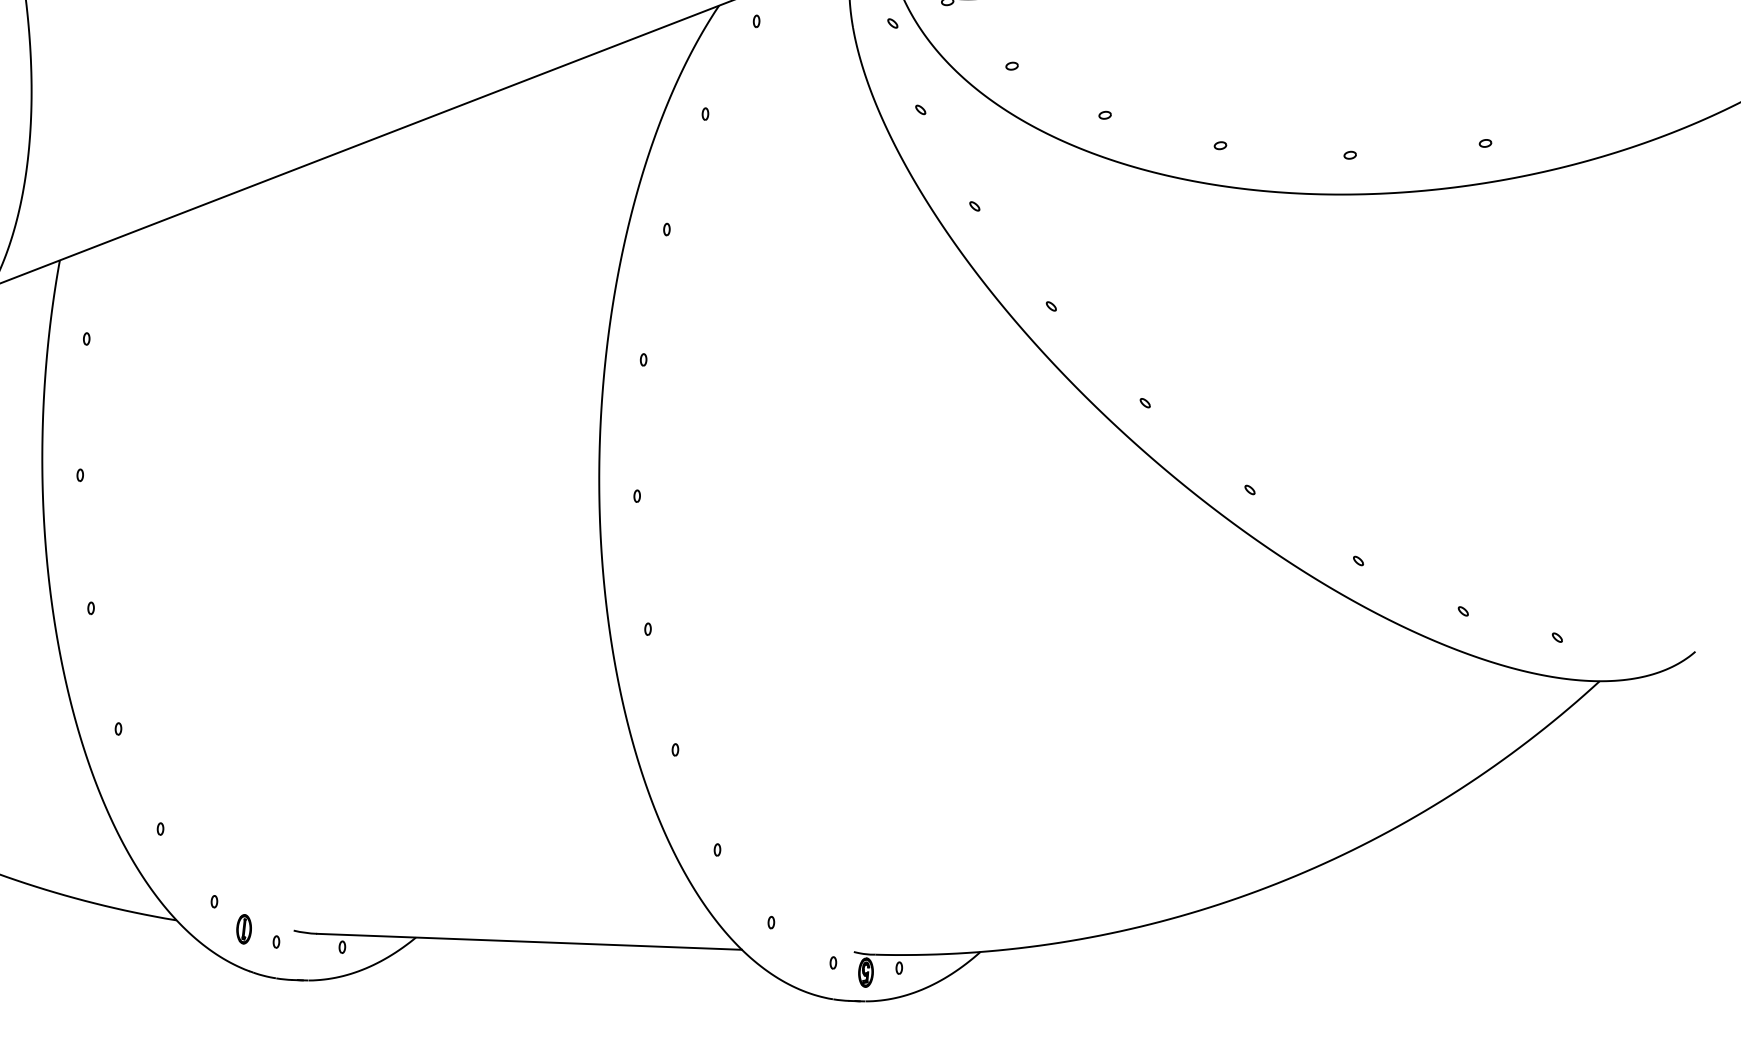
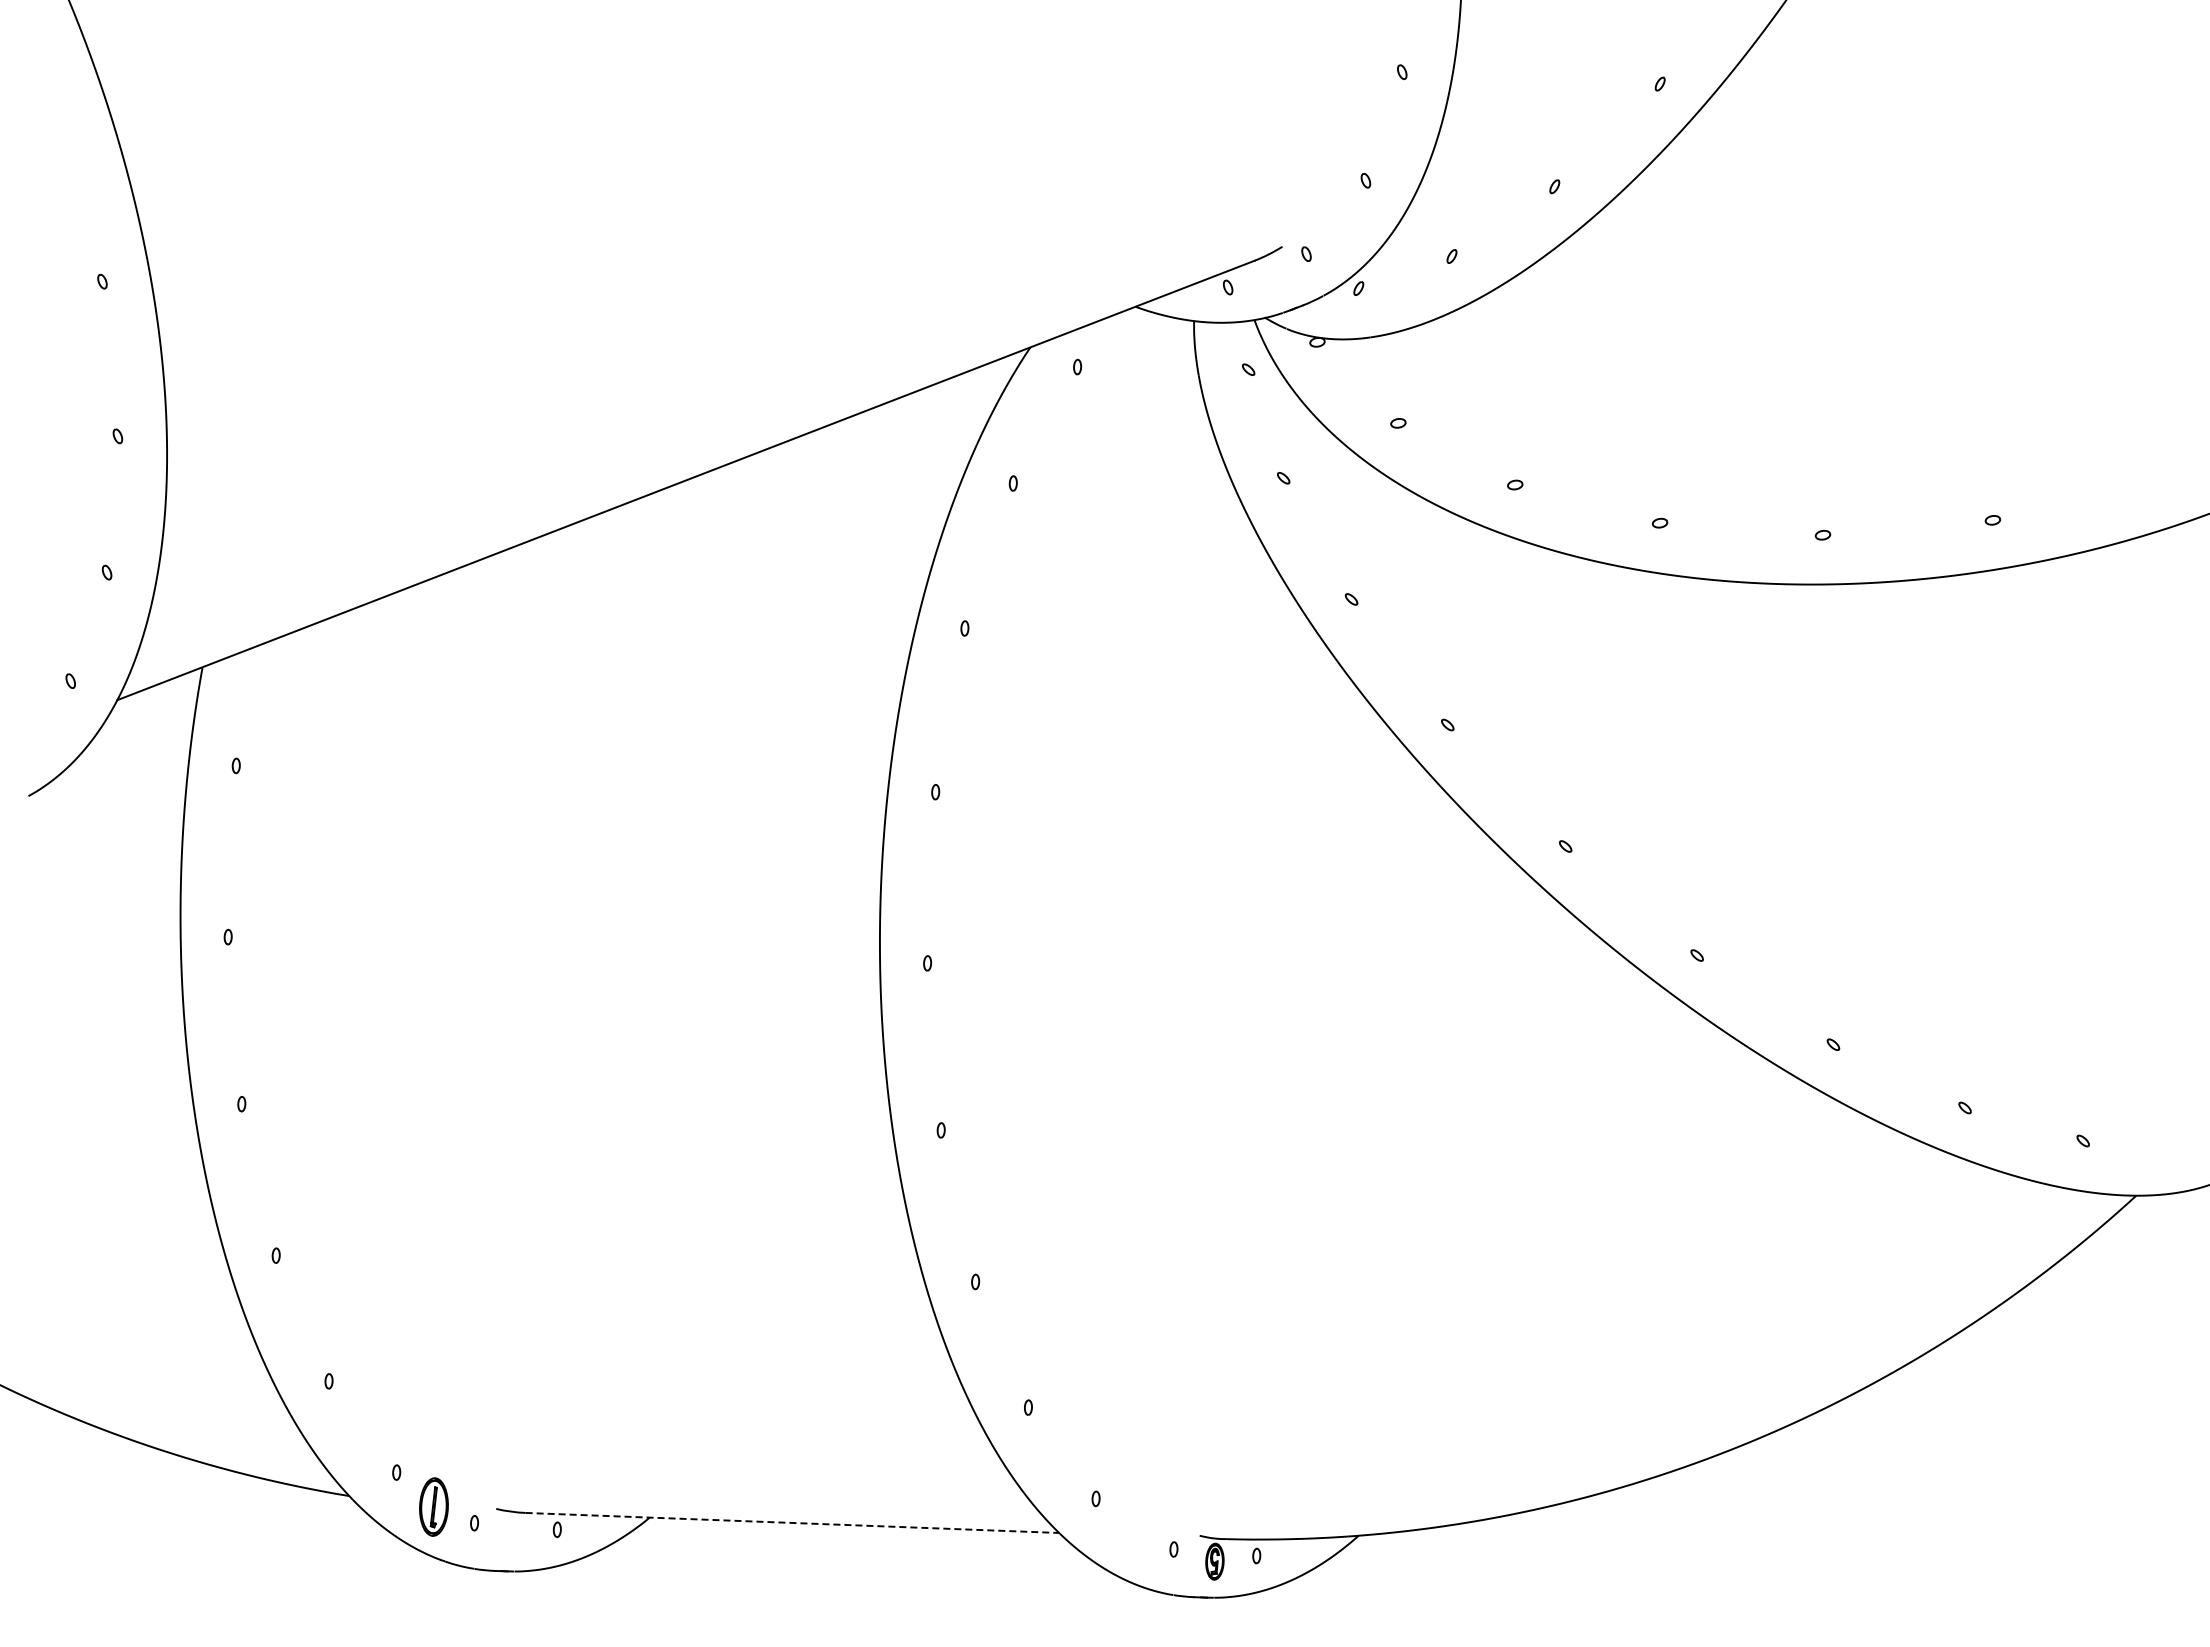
part: (243, 929) -> (433, 1507), size x1.6
line: (529, 941) -> (792, 1522), solid -> dashed

